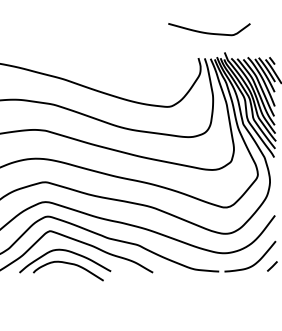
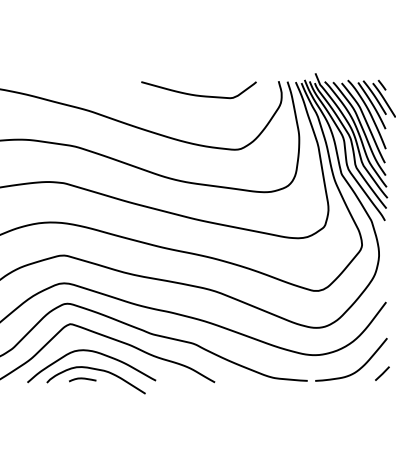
curve: (209, 32) -> (198, 94), moved
curve: (58, 270) -> (82, 379), added

